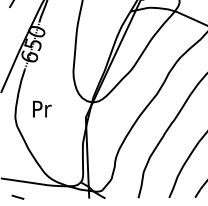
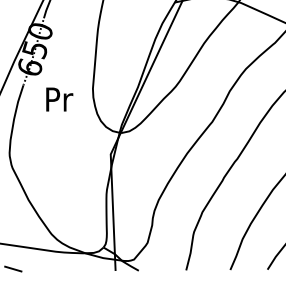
text: (42, 108) -> (59, 98), moved

